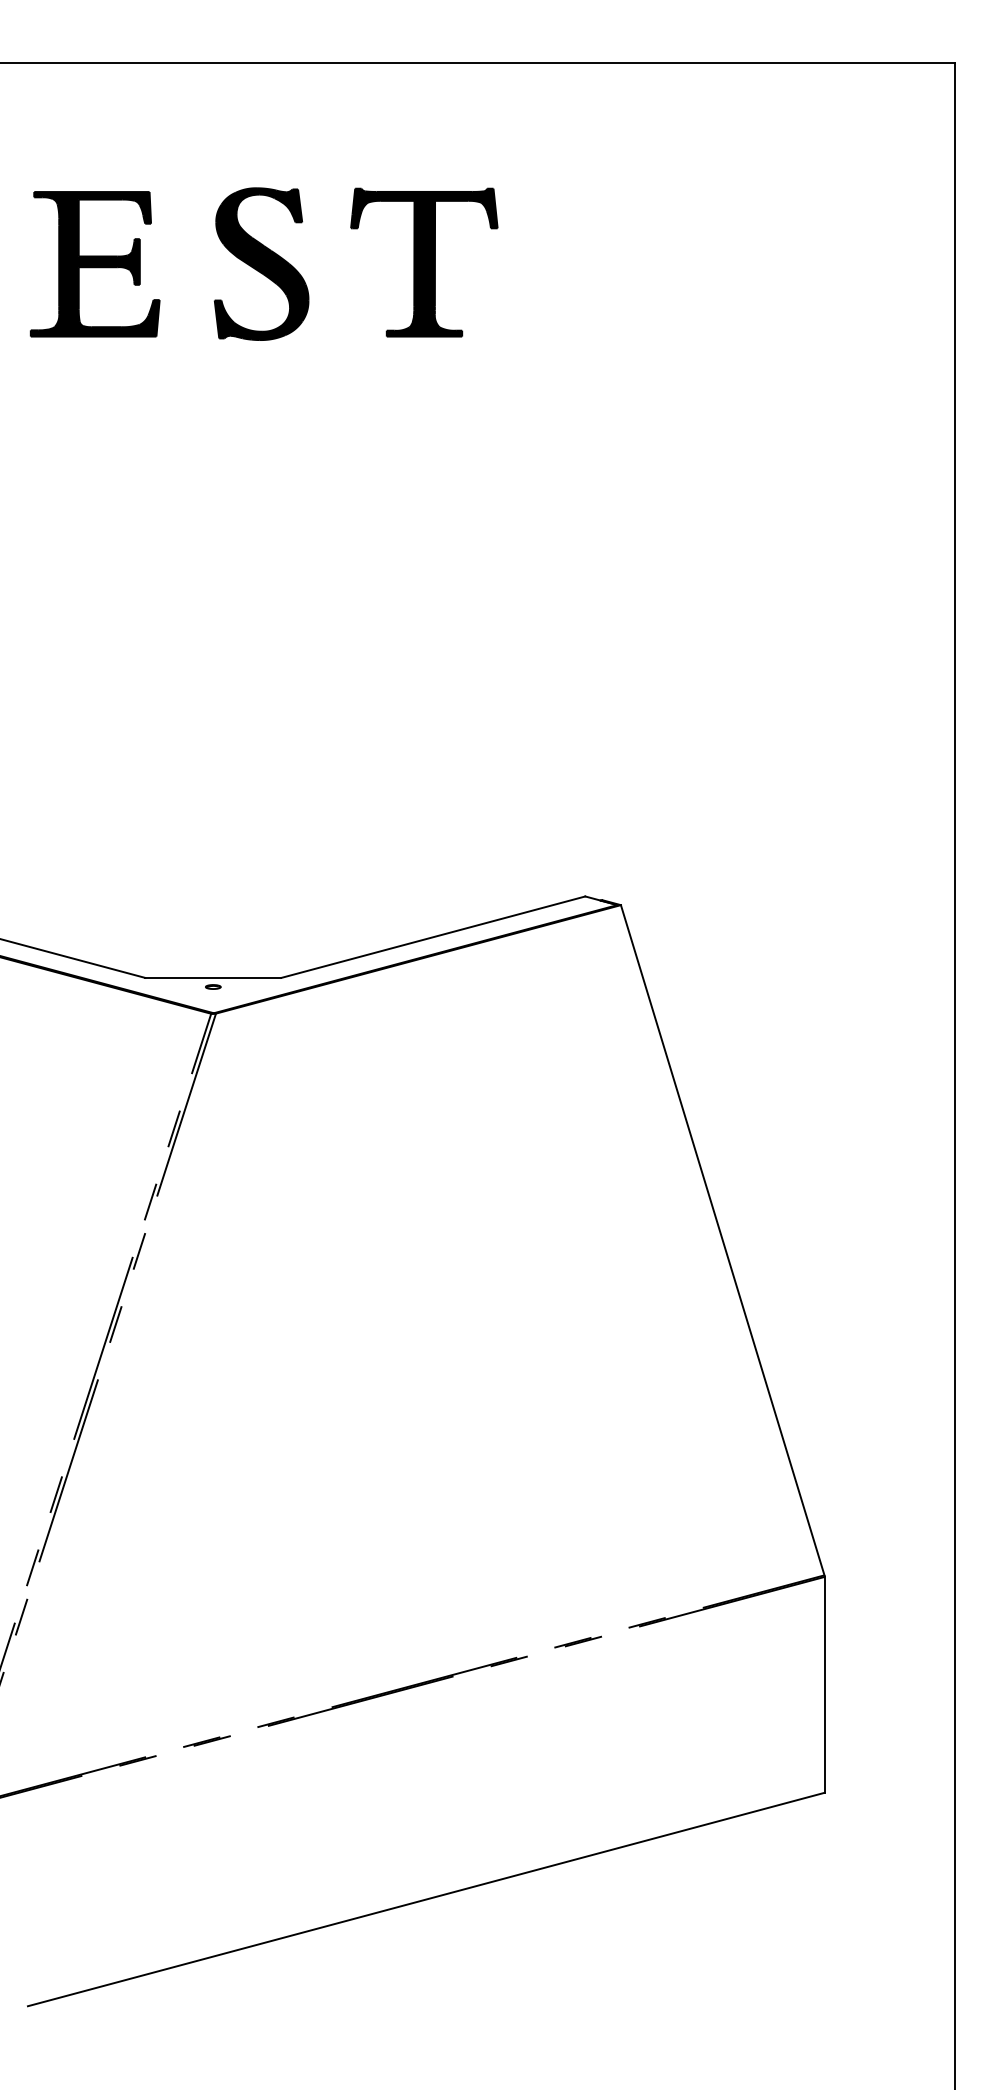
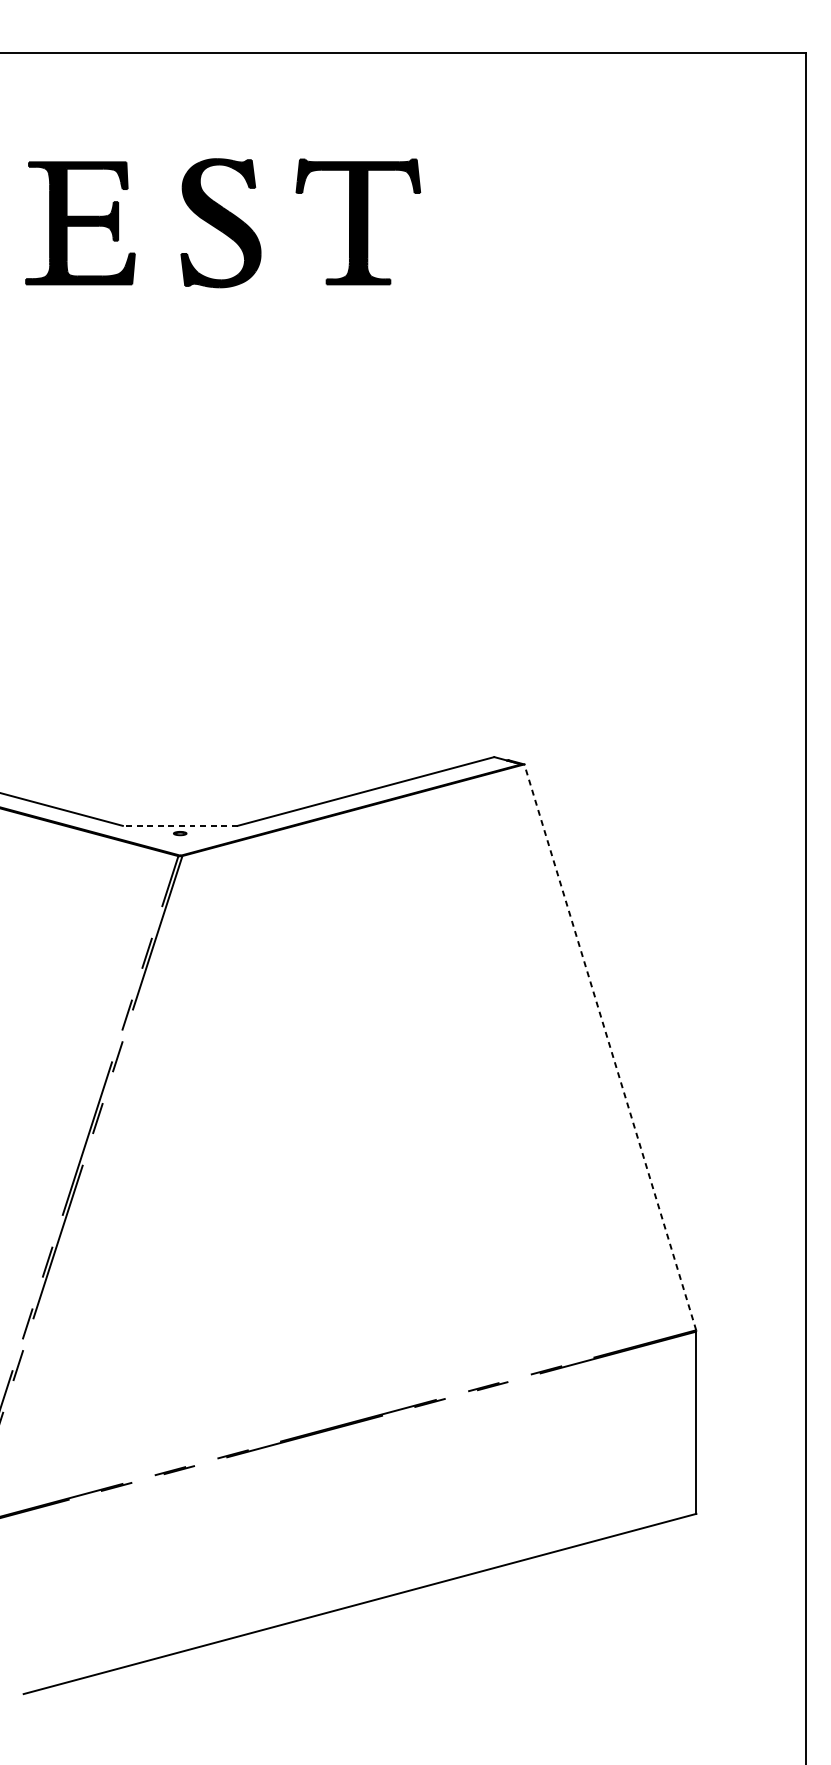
line: (213, 977) -> (180, 825), solid -> dashed
line: (722, 1239) -> (610, 1046), solid -> dashed

